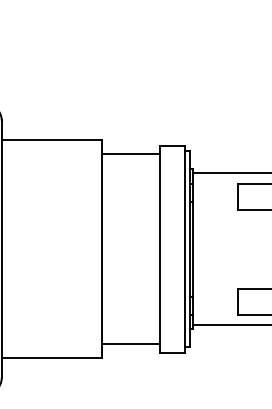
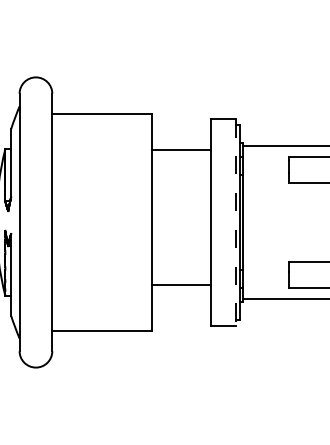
line: (130, 154) -> (181, 150), moved
line: (184, 249) -> (235, 222), solid -> dashed
line: (130, 344) -> (181, 284), moved

